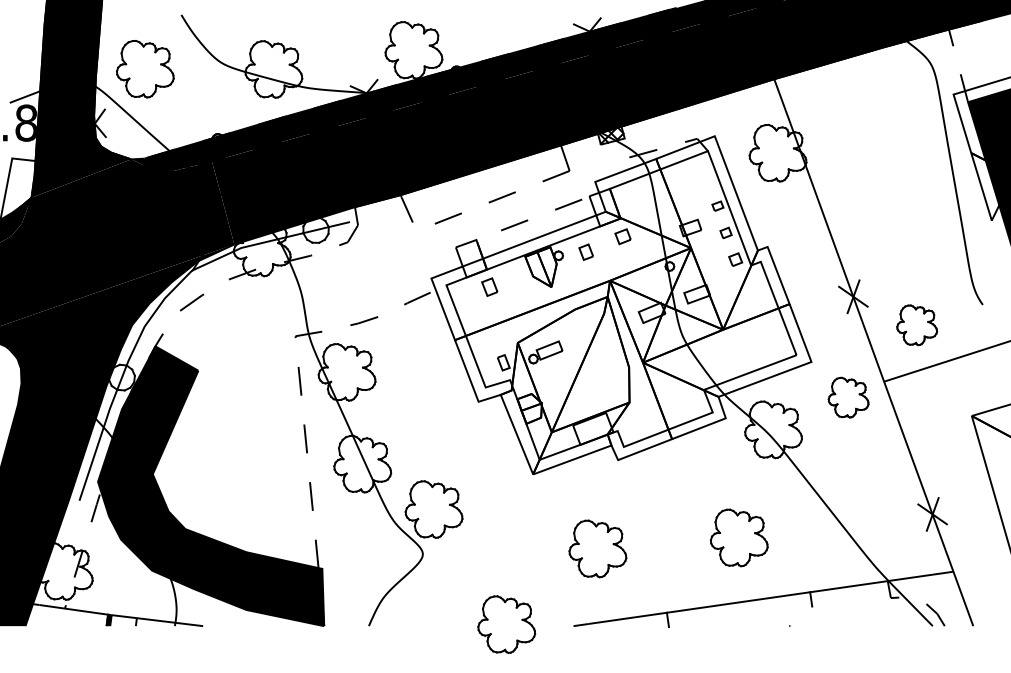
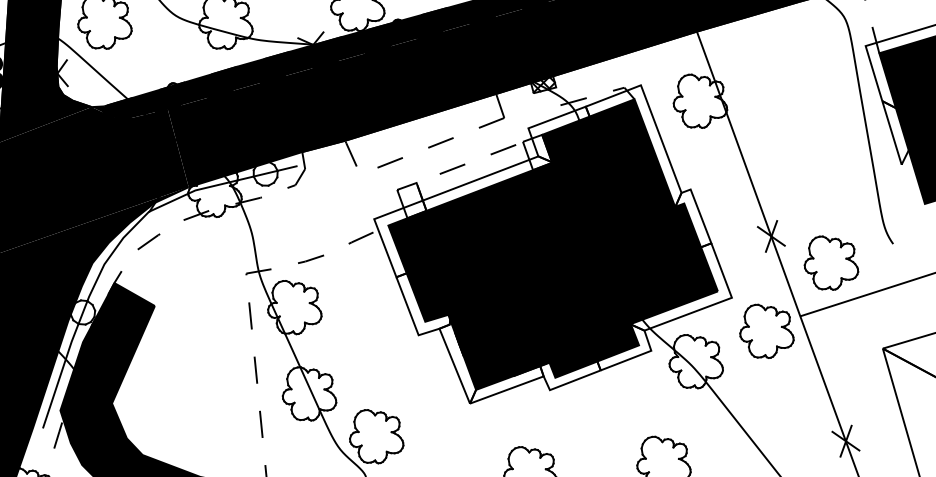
fill: (621, 305) -> (553, 244), added
part: (916, 325) -> (830, 263), size x1.43
part: (848, 397) -> (766, 331), size x1.43

